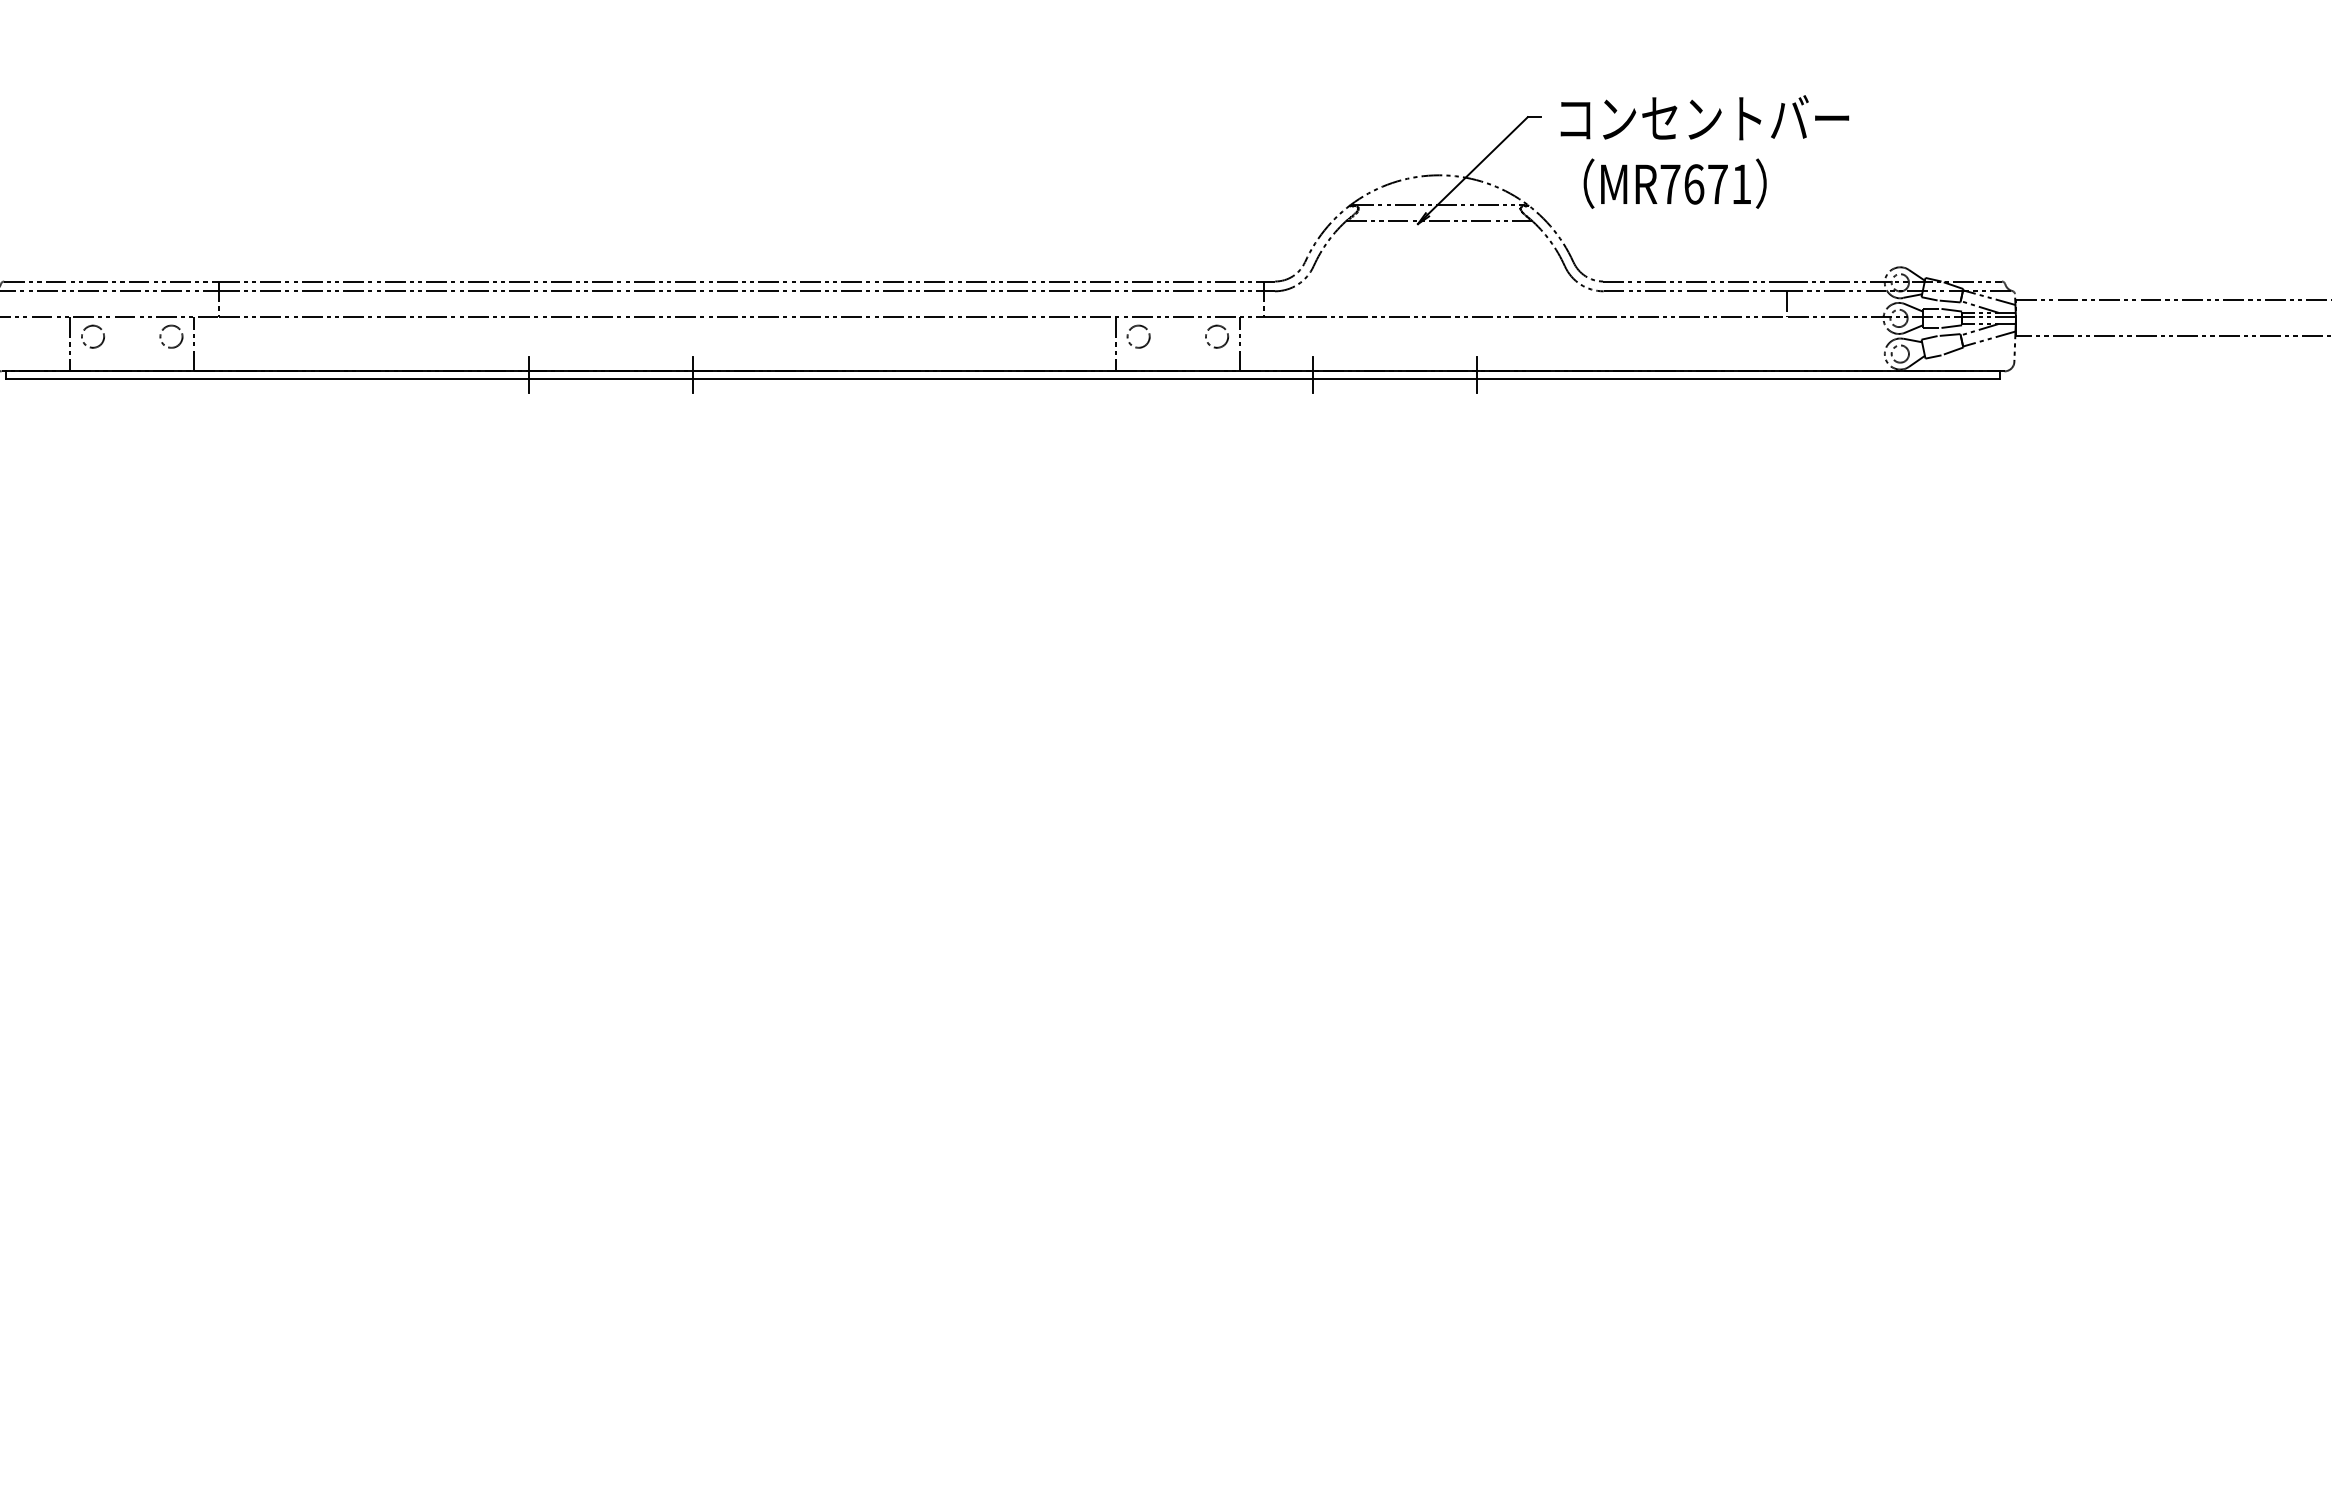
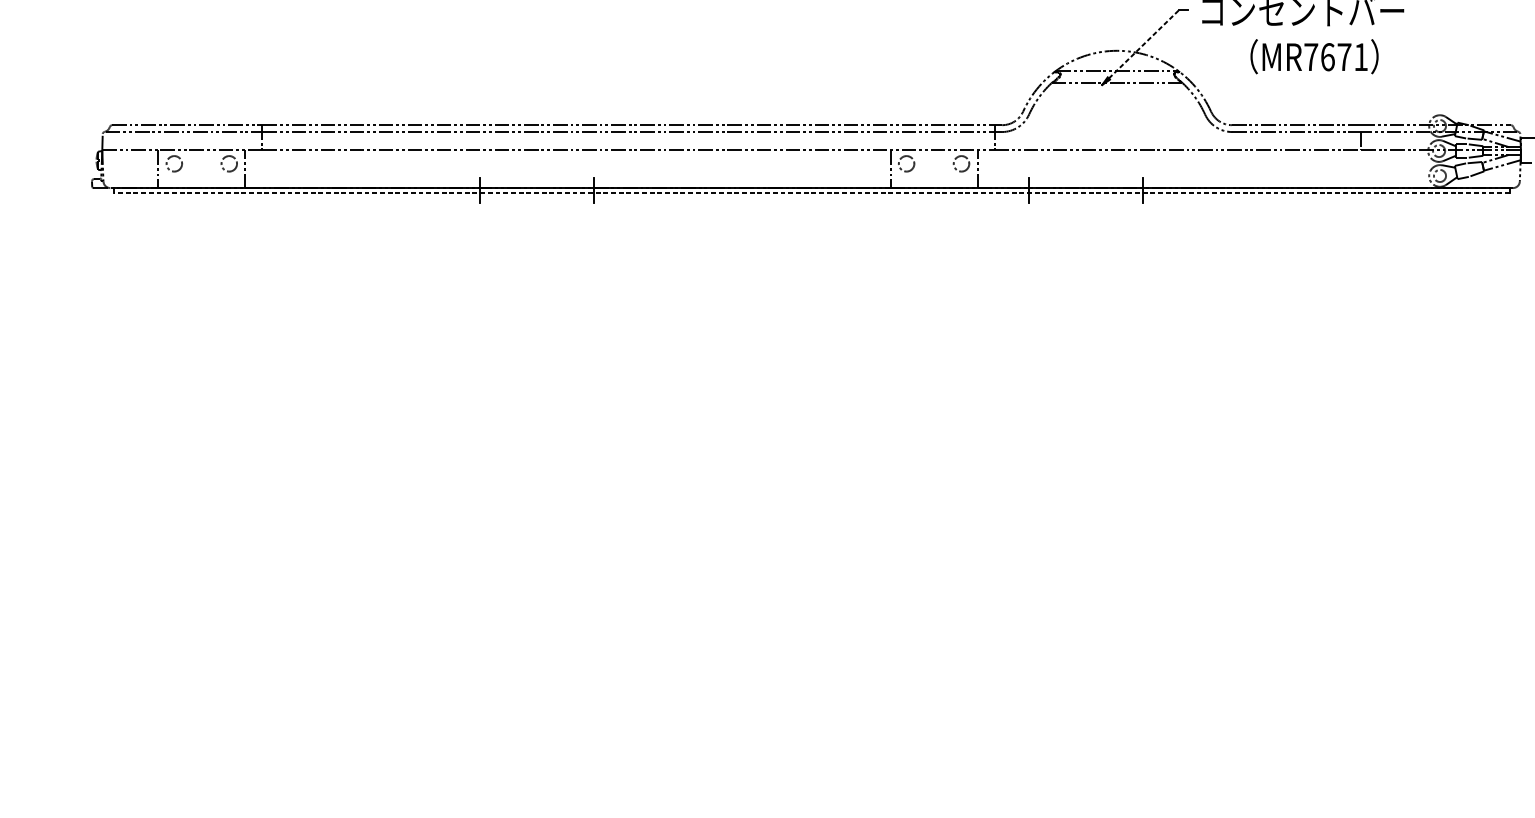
line: (1478, 165) -> (1144, 43), solid -> dashed
text: (1674, 183) -> (1314, 56), moved
line: (1003, 378) -> (811, 193), solid -> dashed

